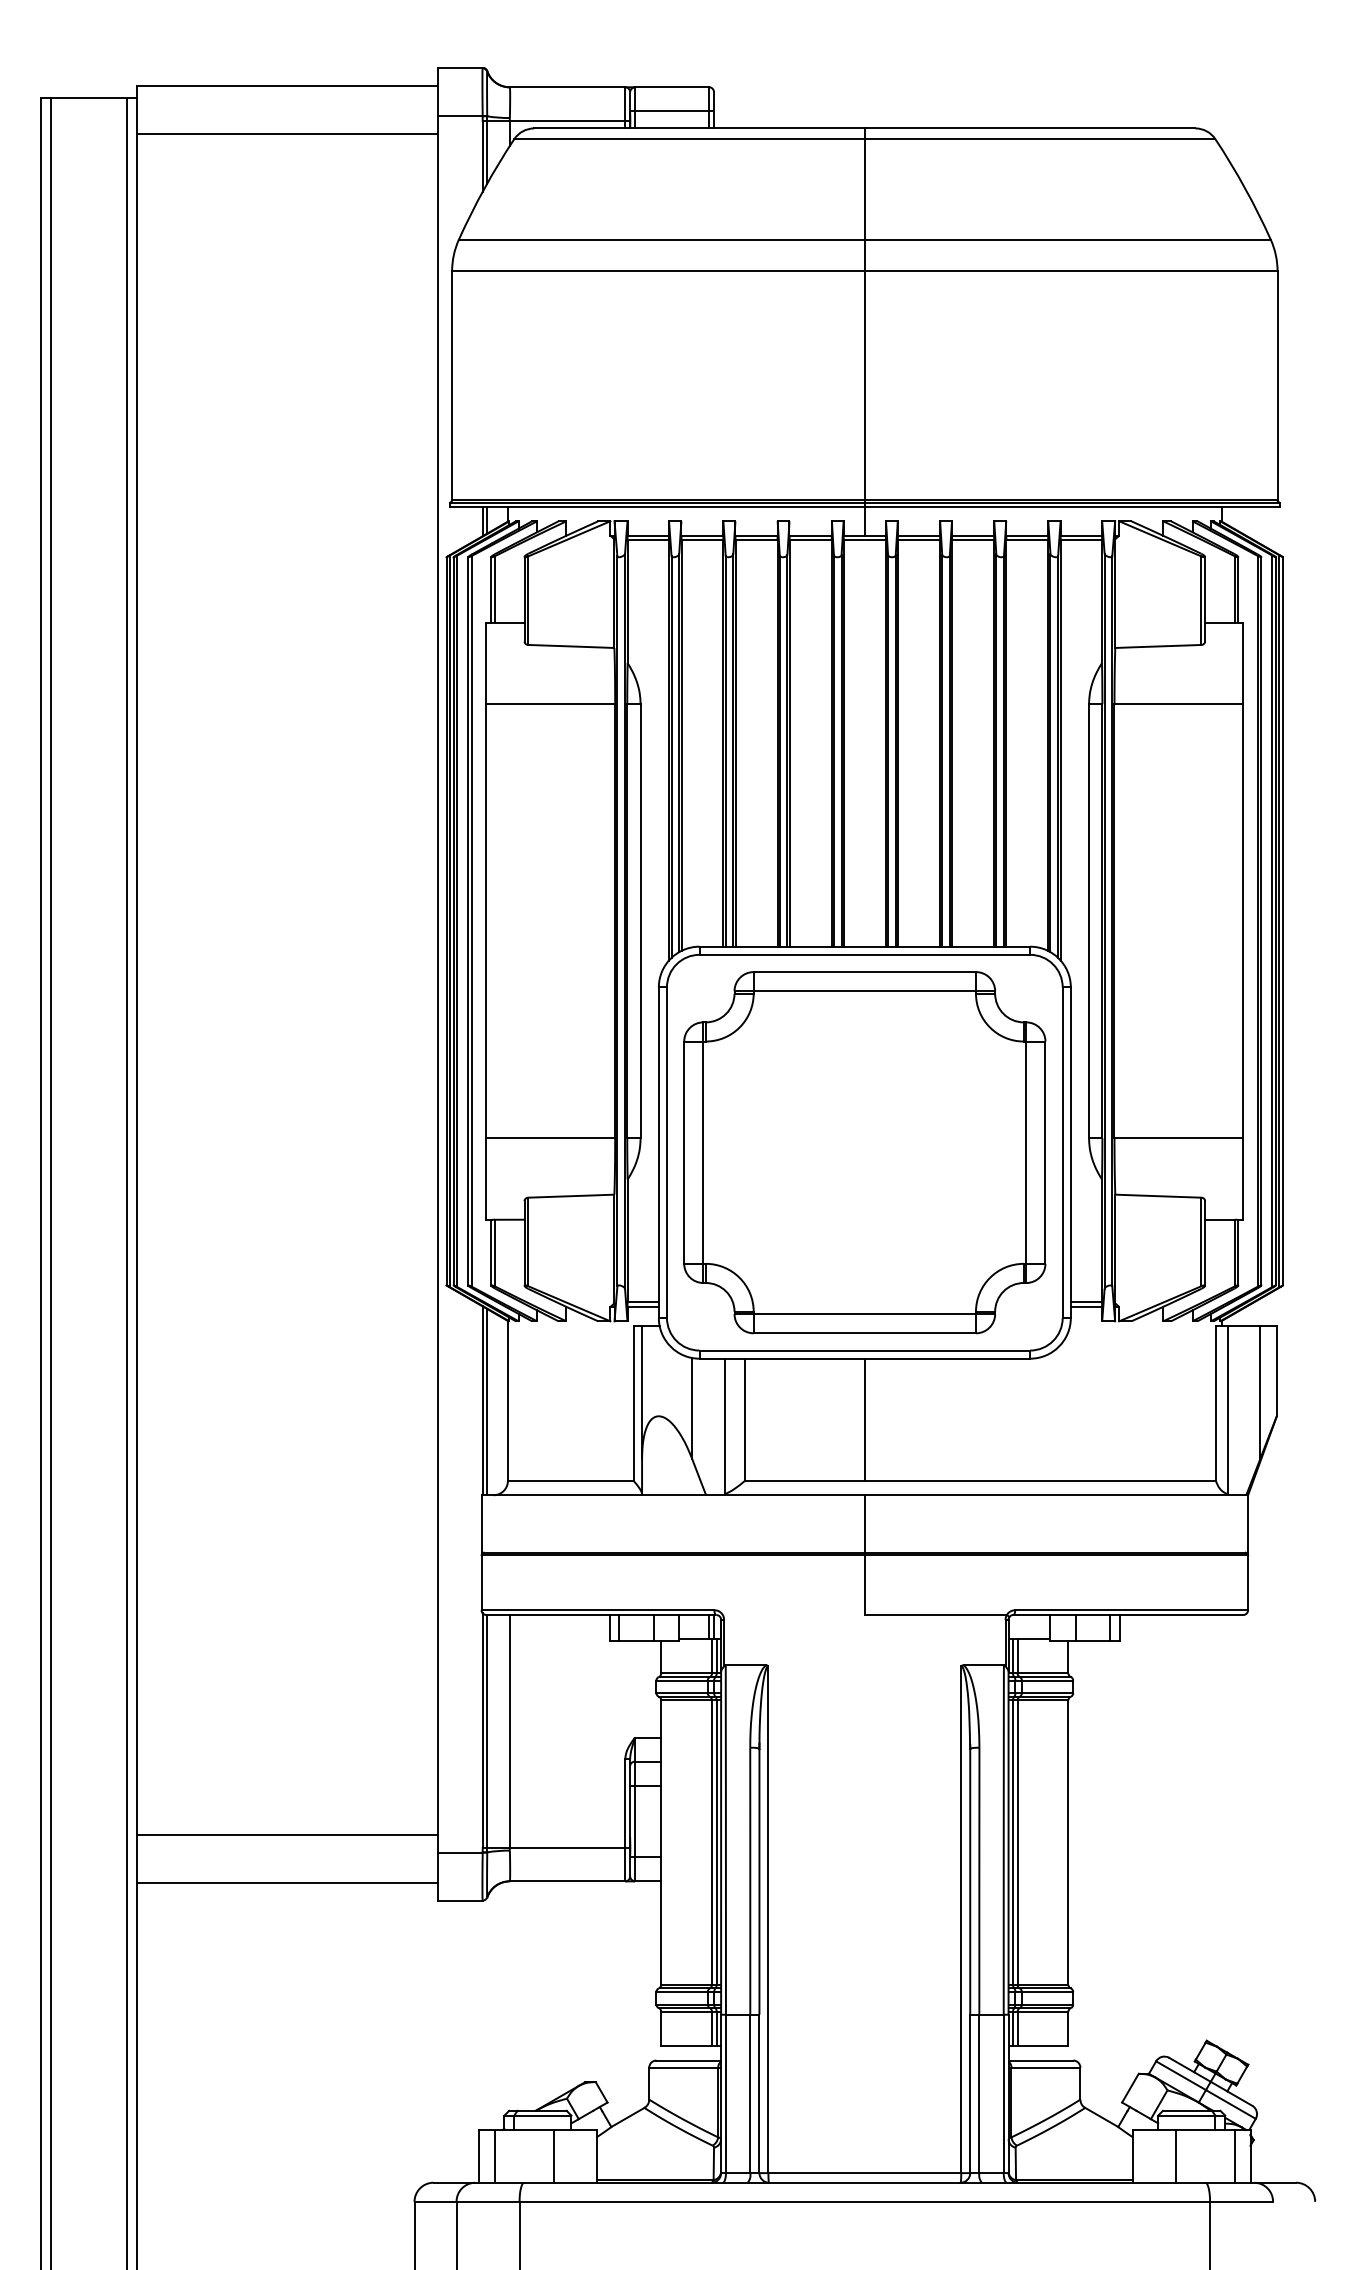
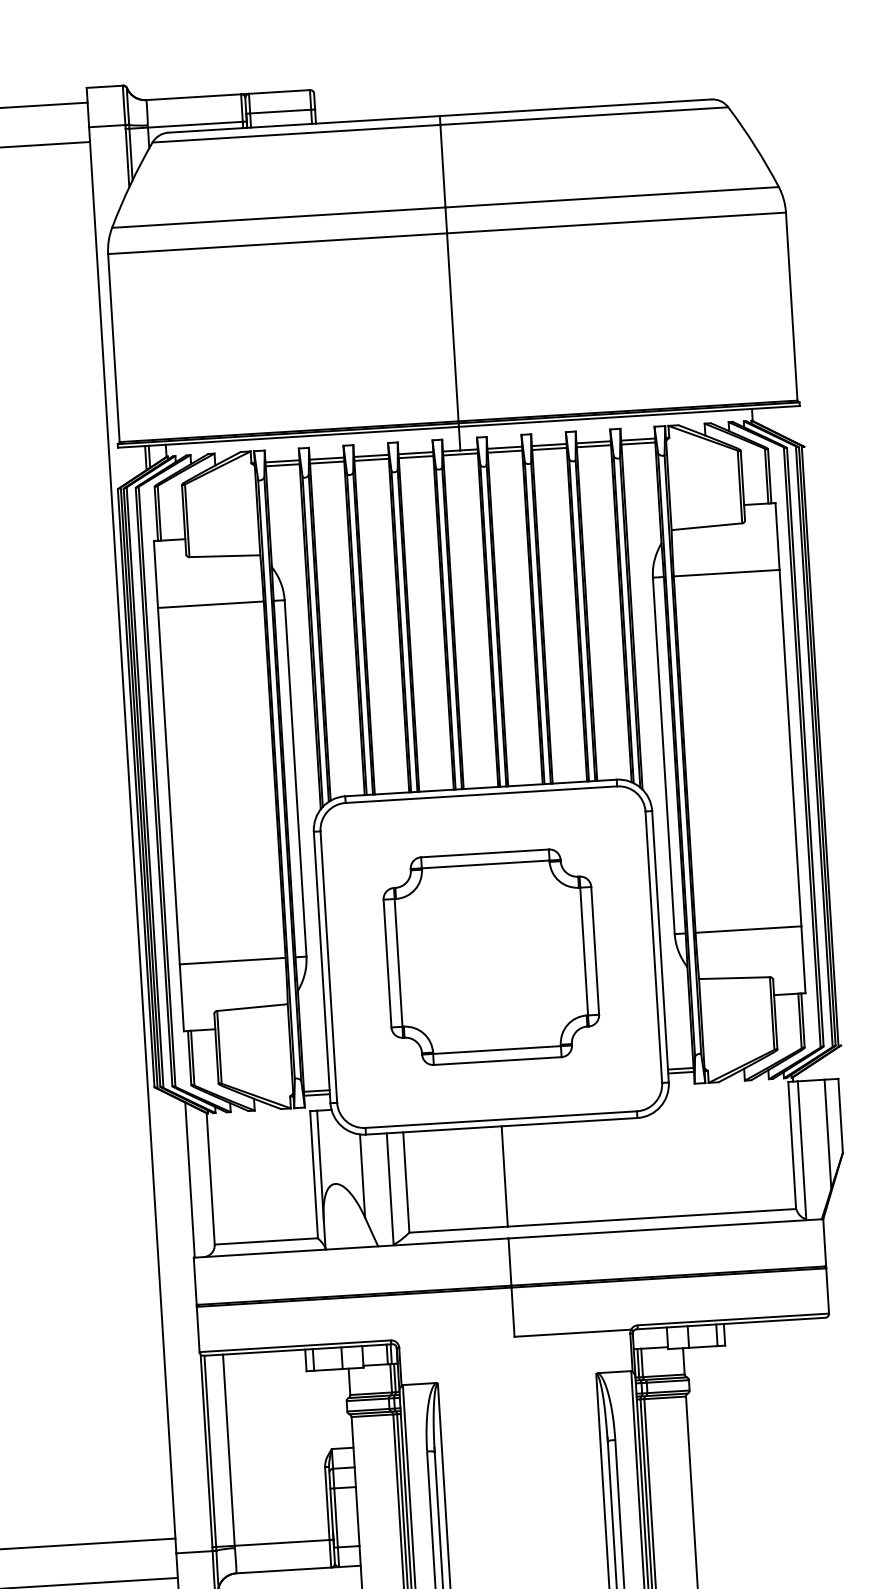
line: (1283, 921) -> (823, 746), removed
part: (864, 1152) -> (491, 957), size x0.7
line: (487, 1402) -> (194, 1181), removed

